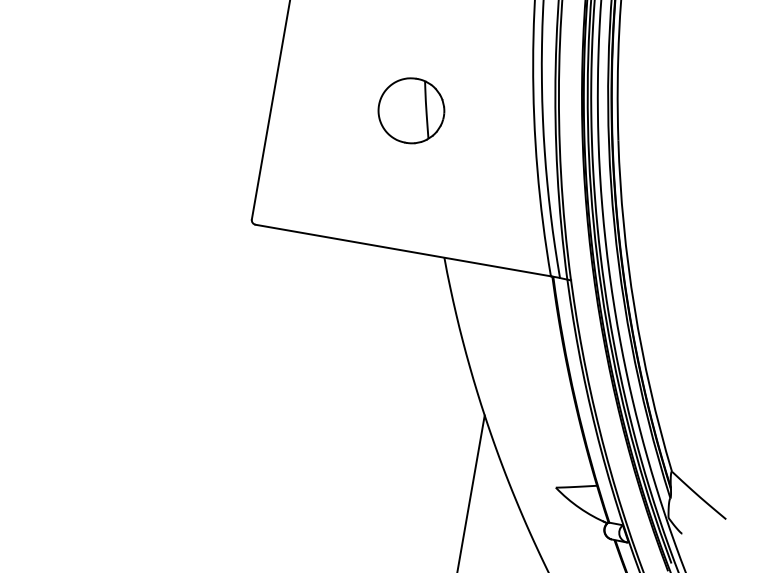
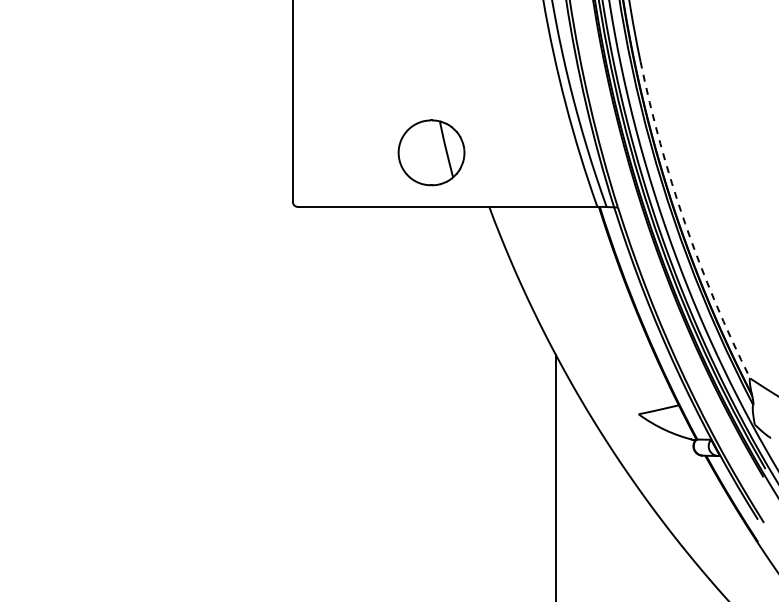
part: (411, 110) -> (431, 152), moved
arc: (634, 307) -> (685, 223), solid -> dashed

